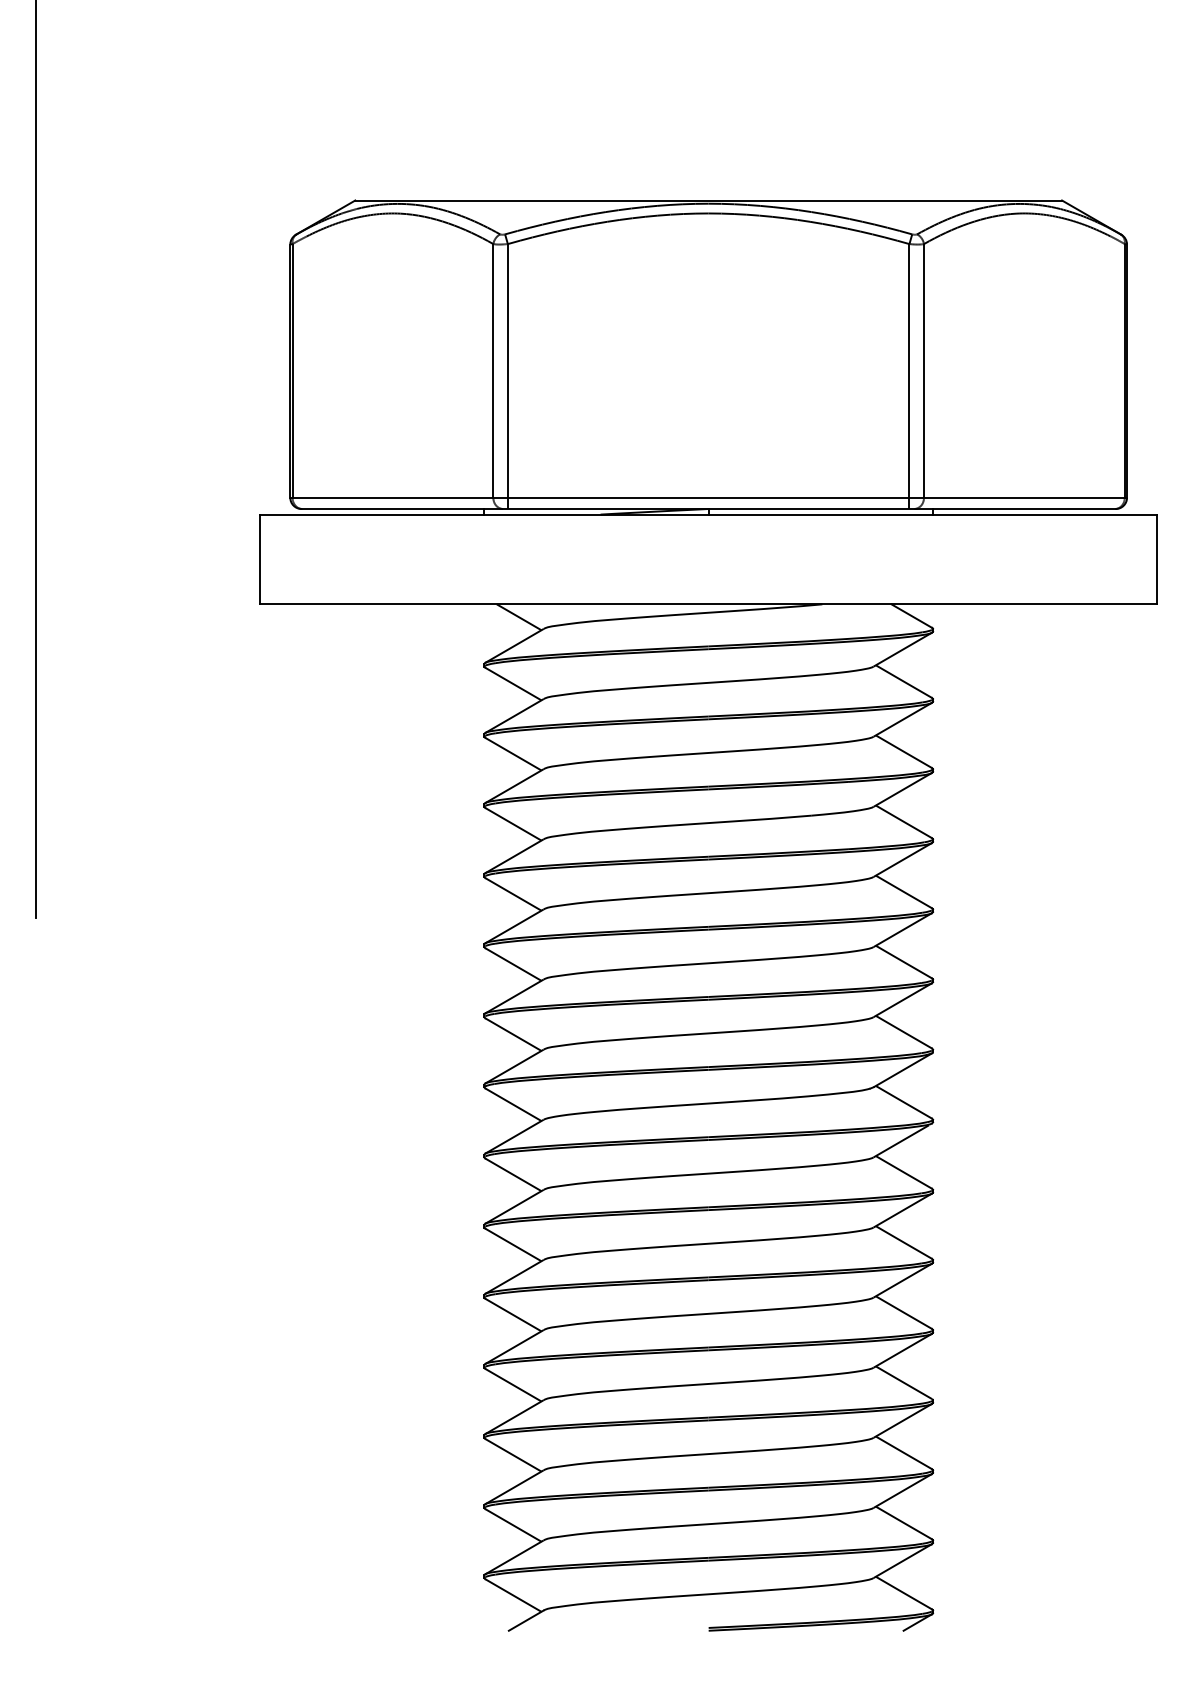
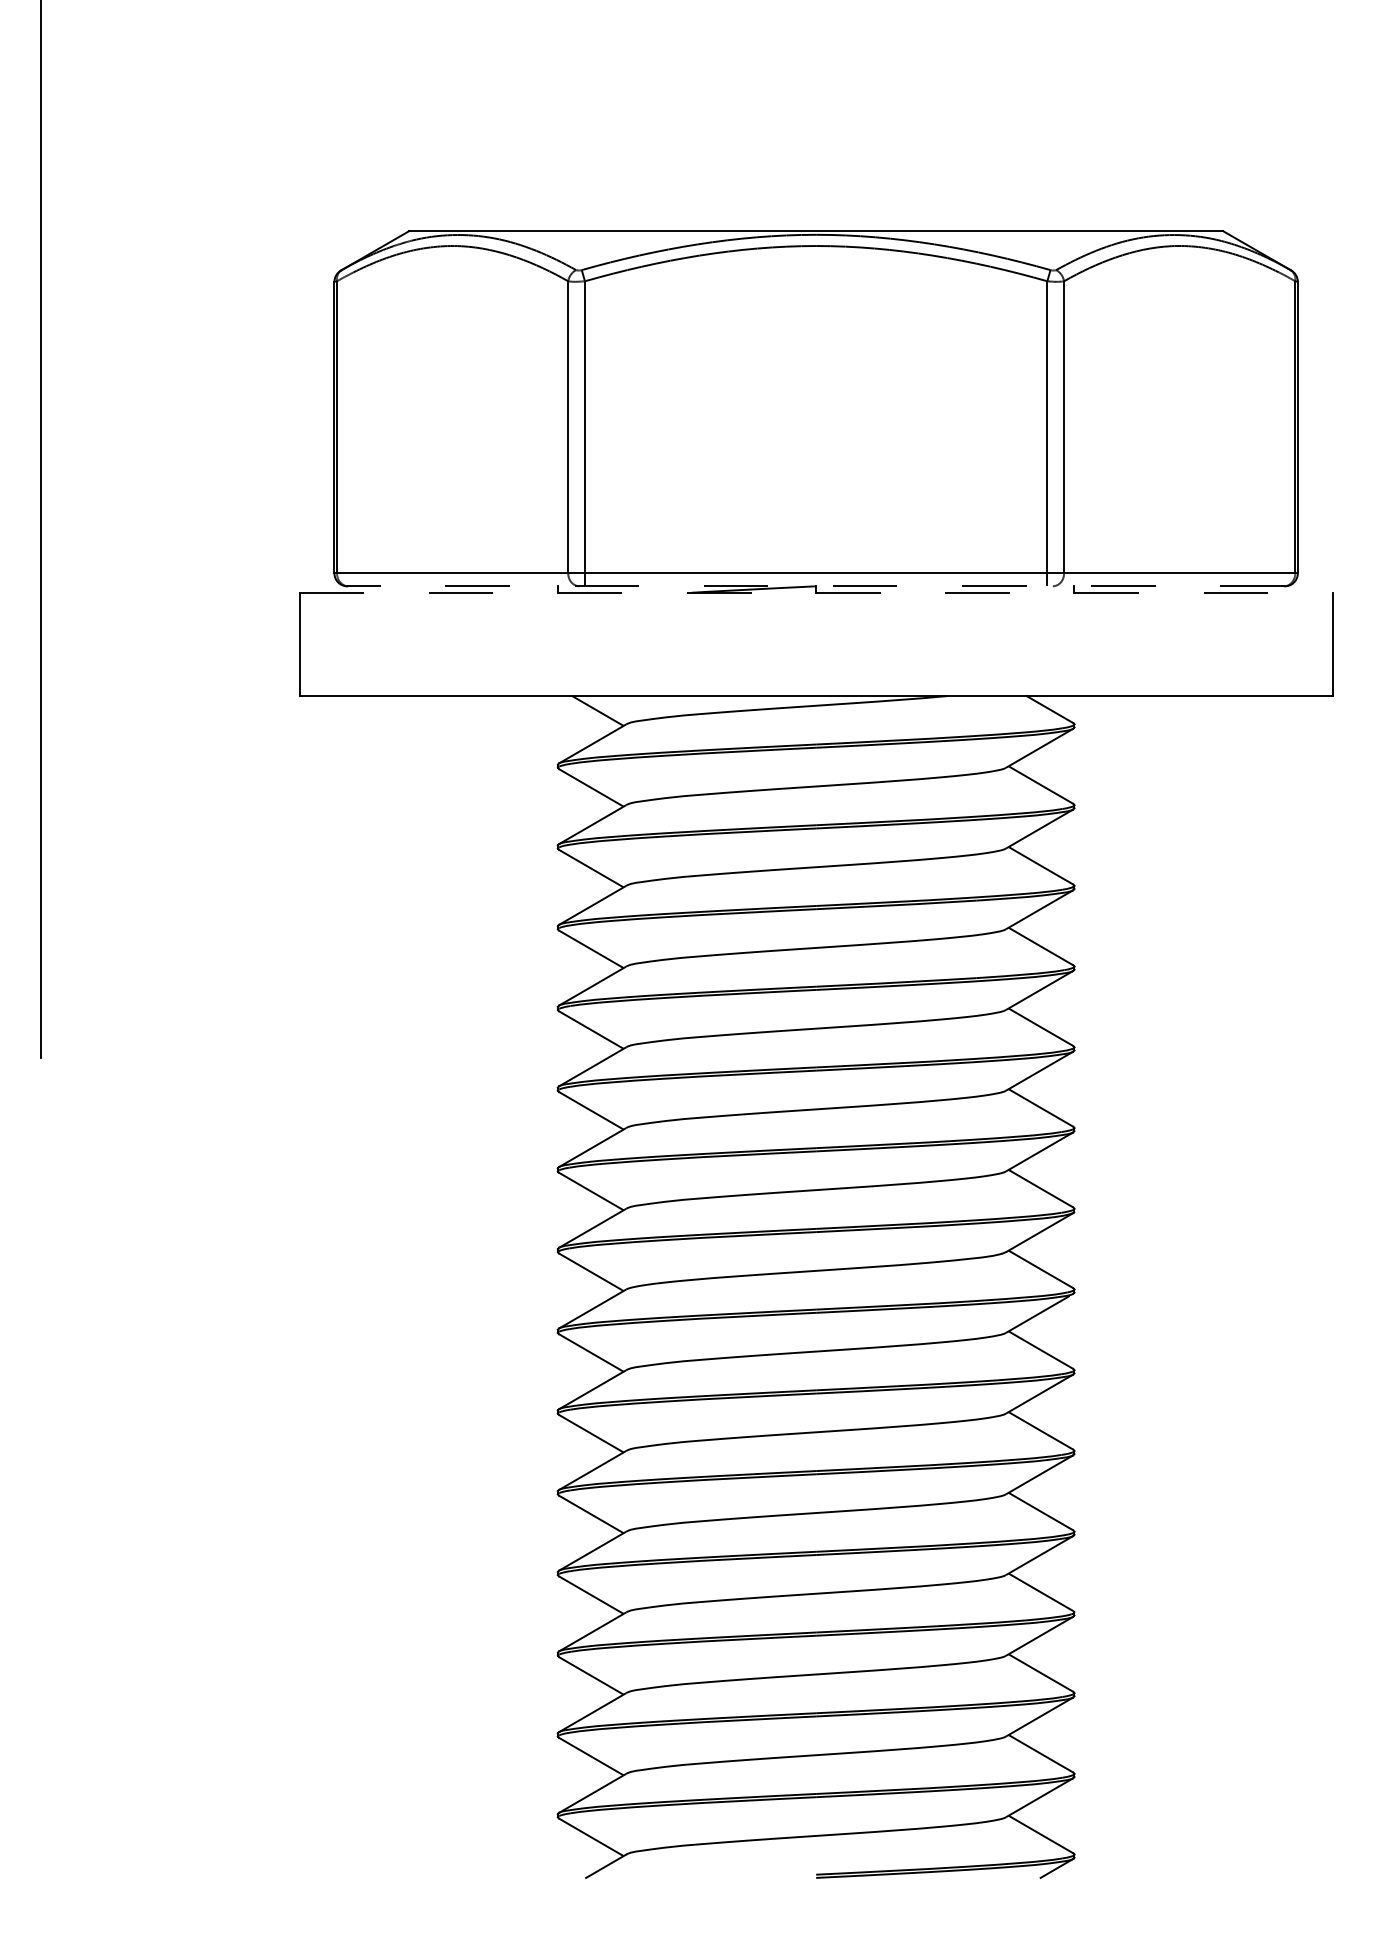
line: (708, 509) -> (816, 586), solid -> dashed
line: (708, 514) -> (816, 592), solid -> dashed

